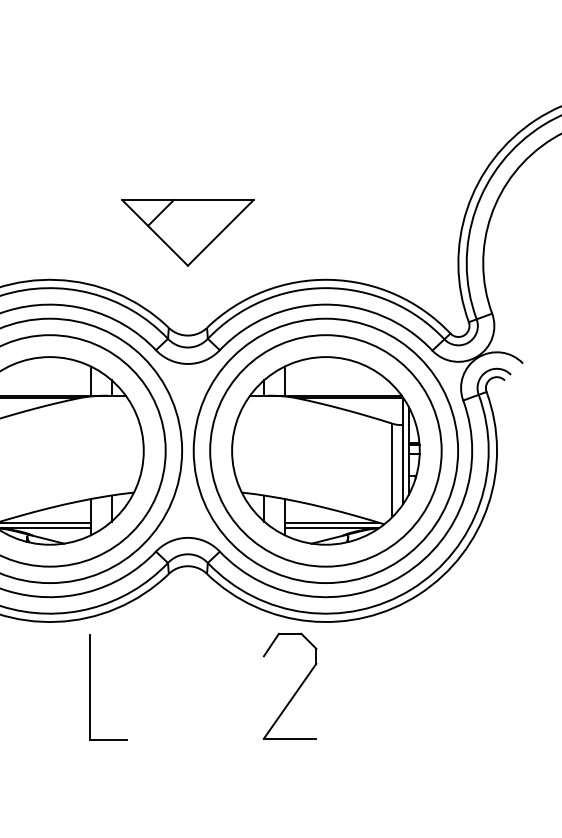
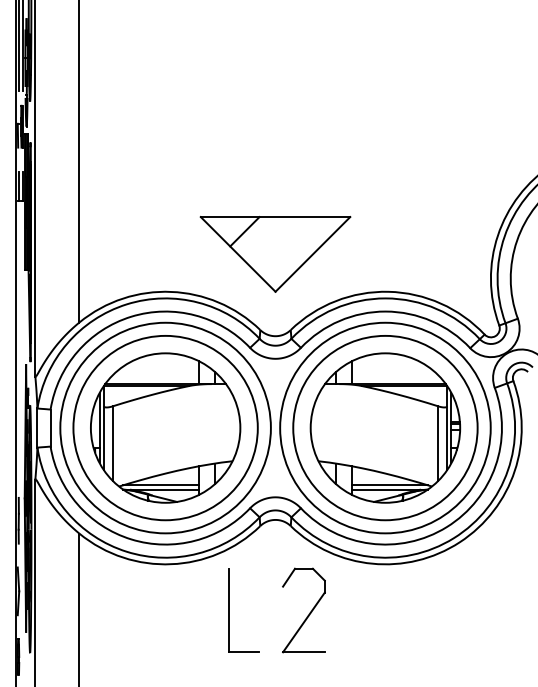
part: (187, 232) -> (275, 254), size x1.43
part: (89, 687) -> (229, 610), moved
part: (297, 688) -> (309, 612), moved

